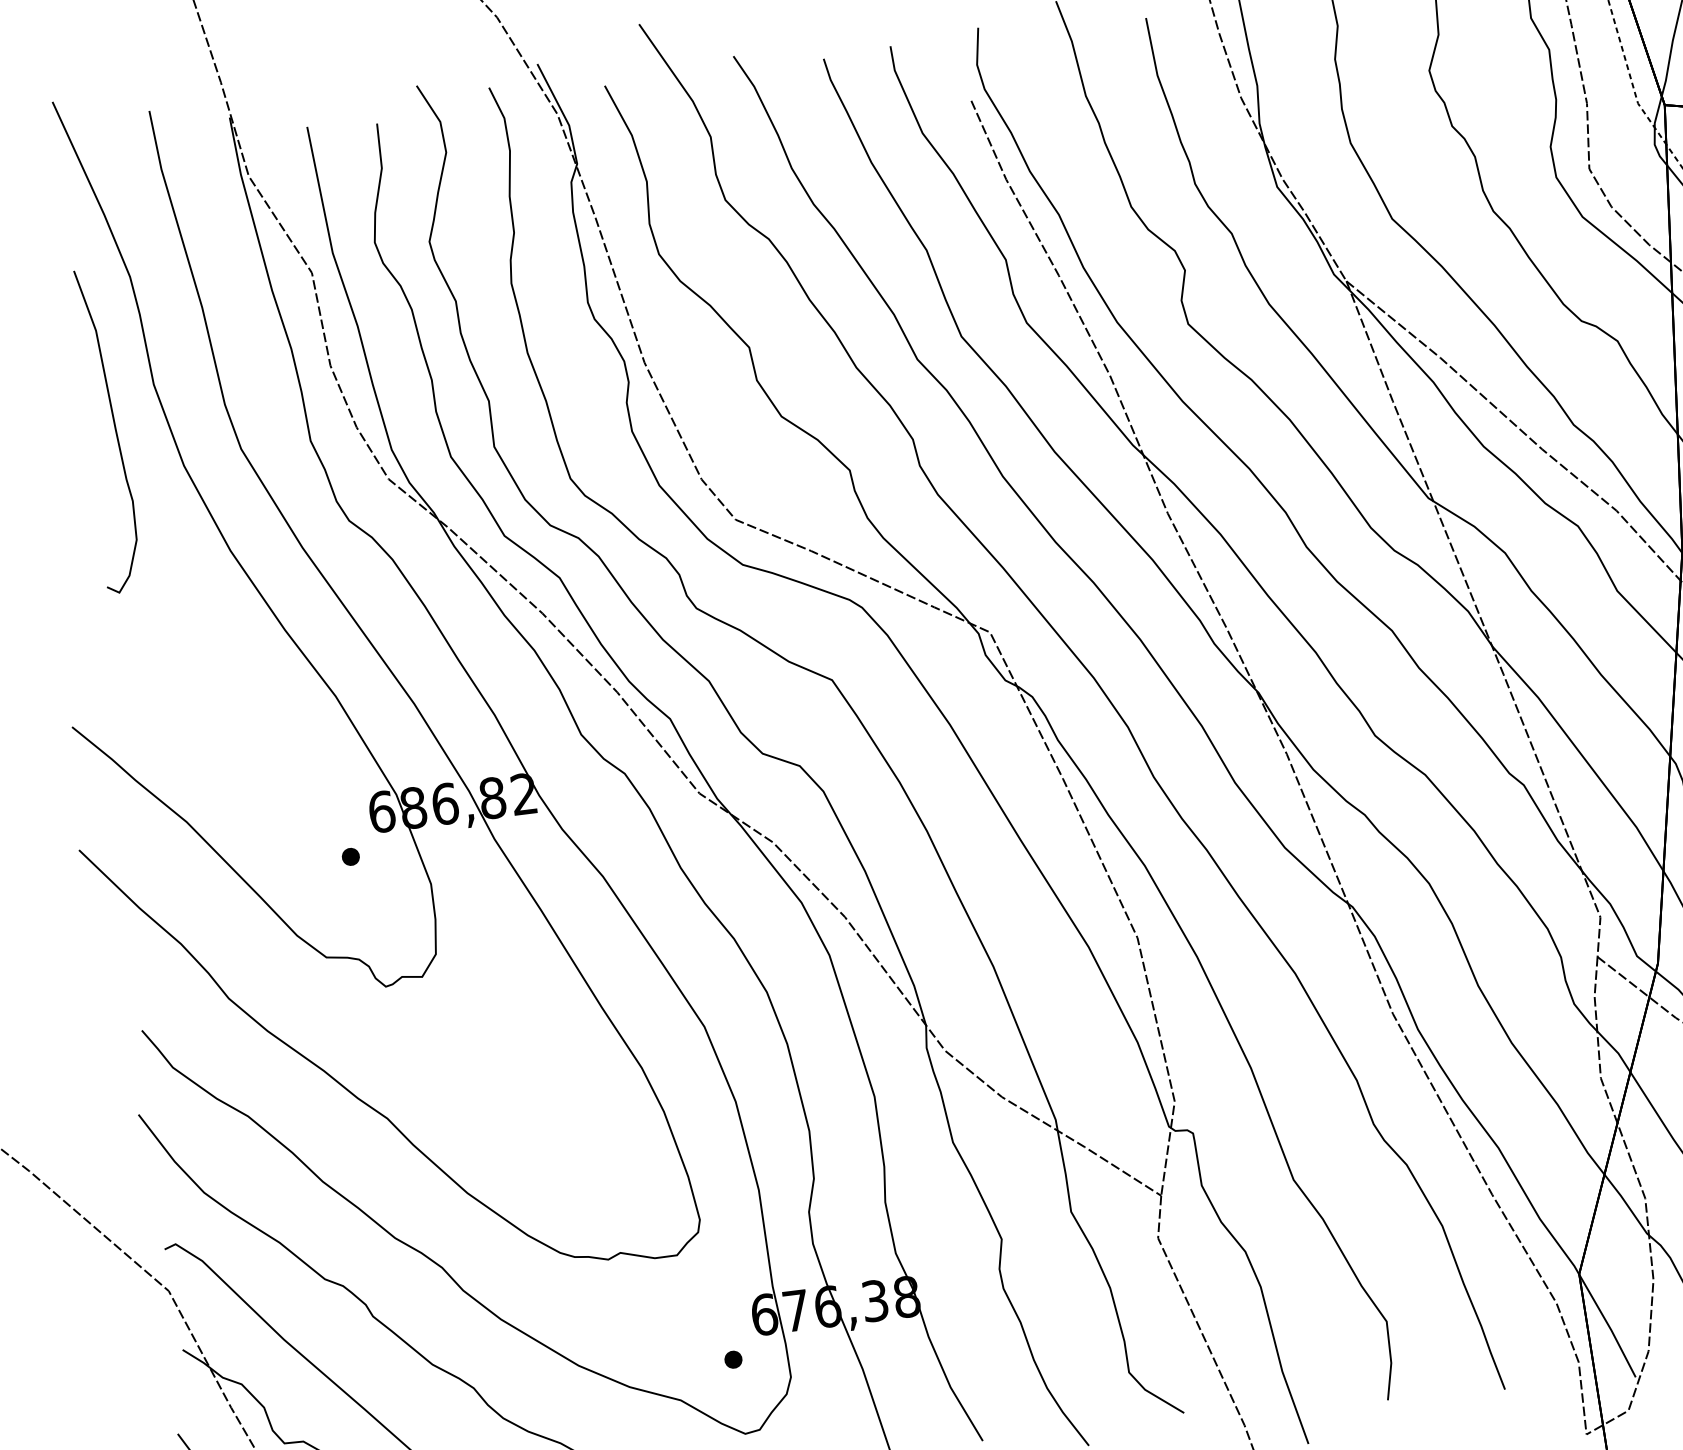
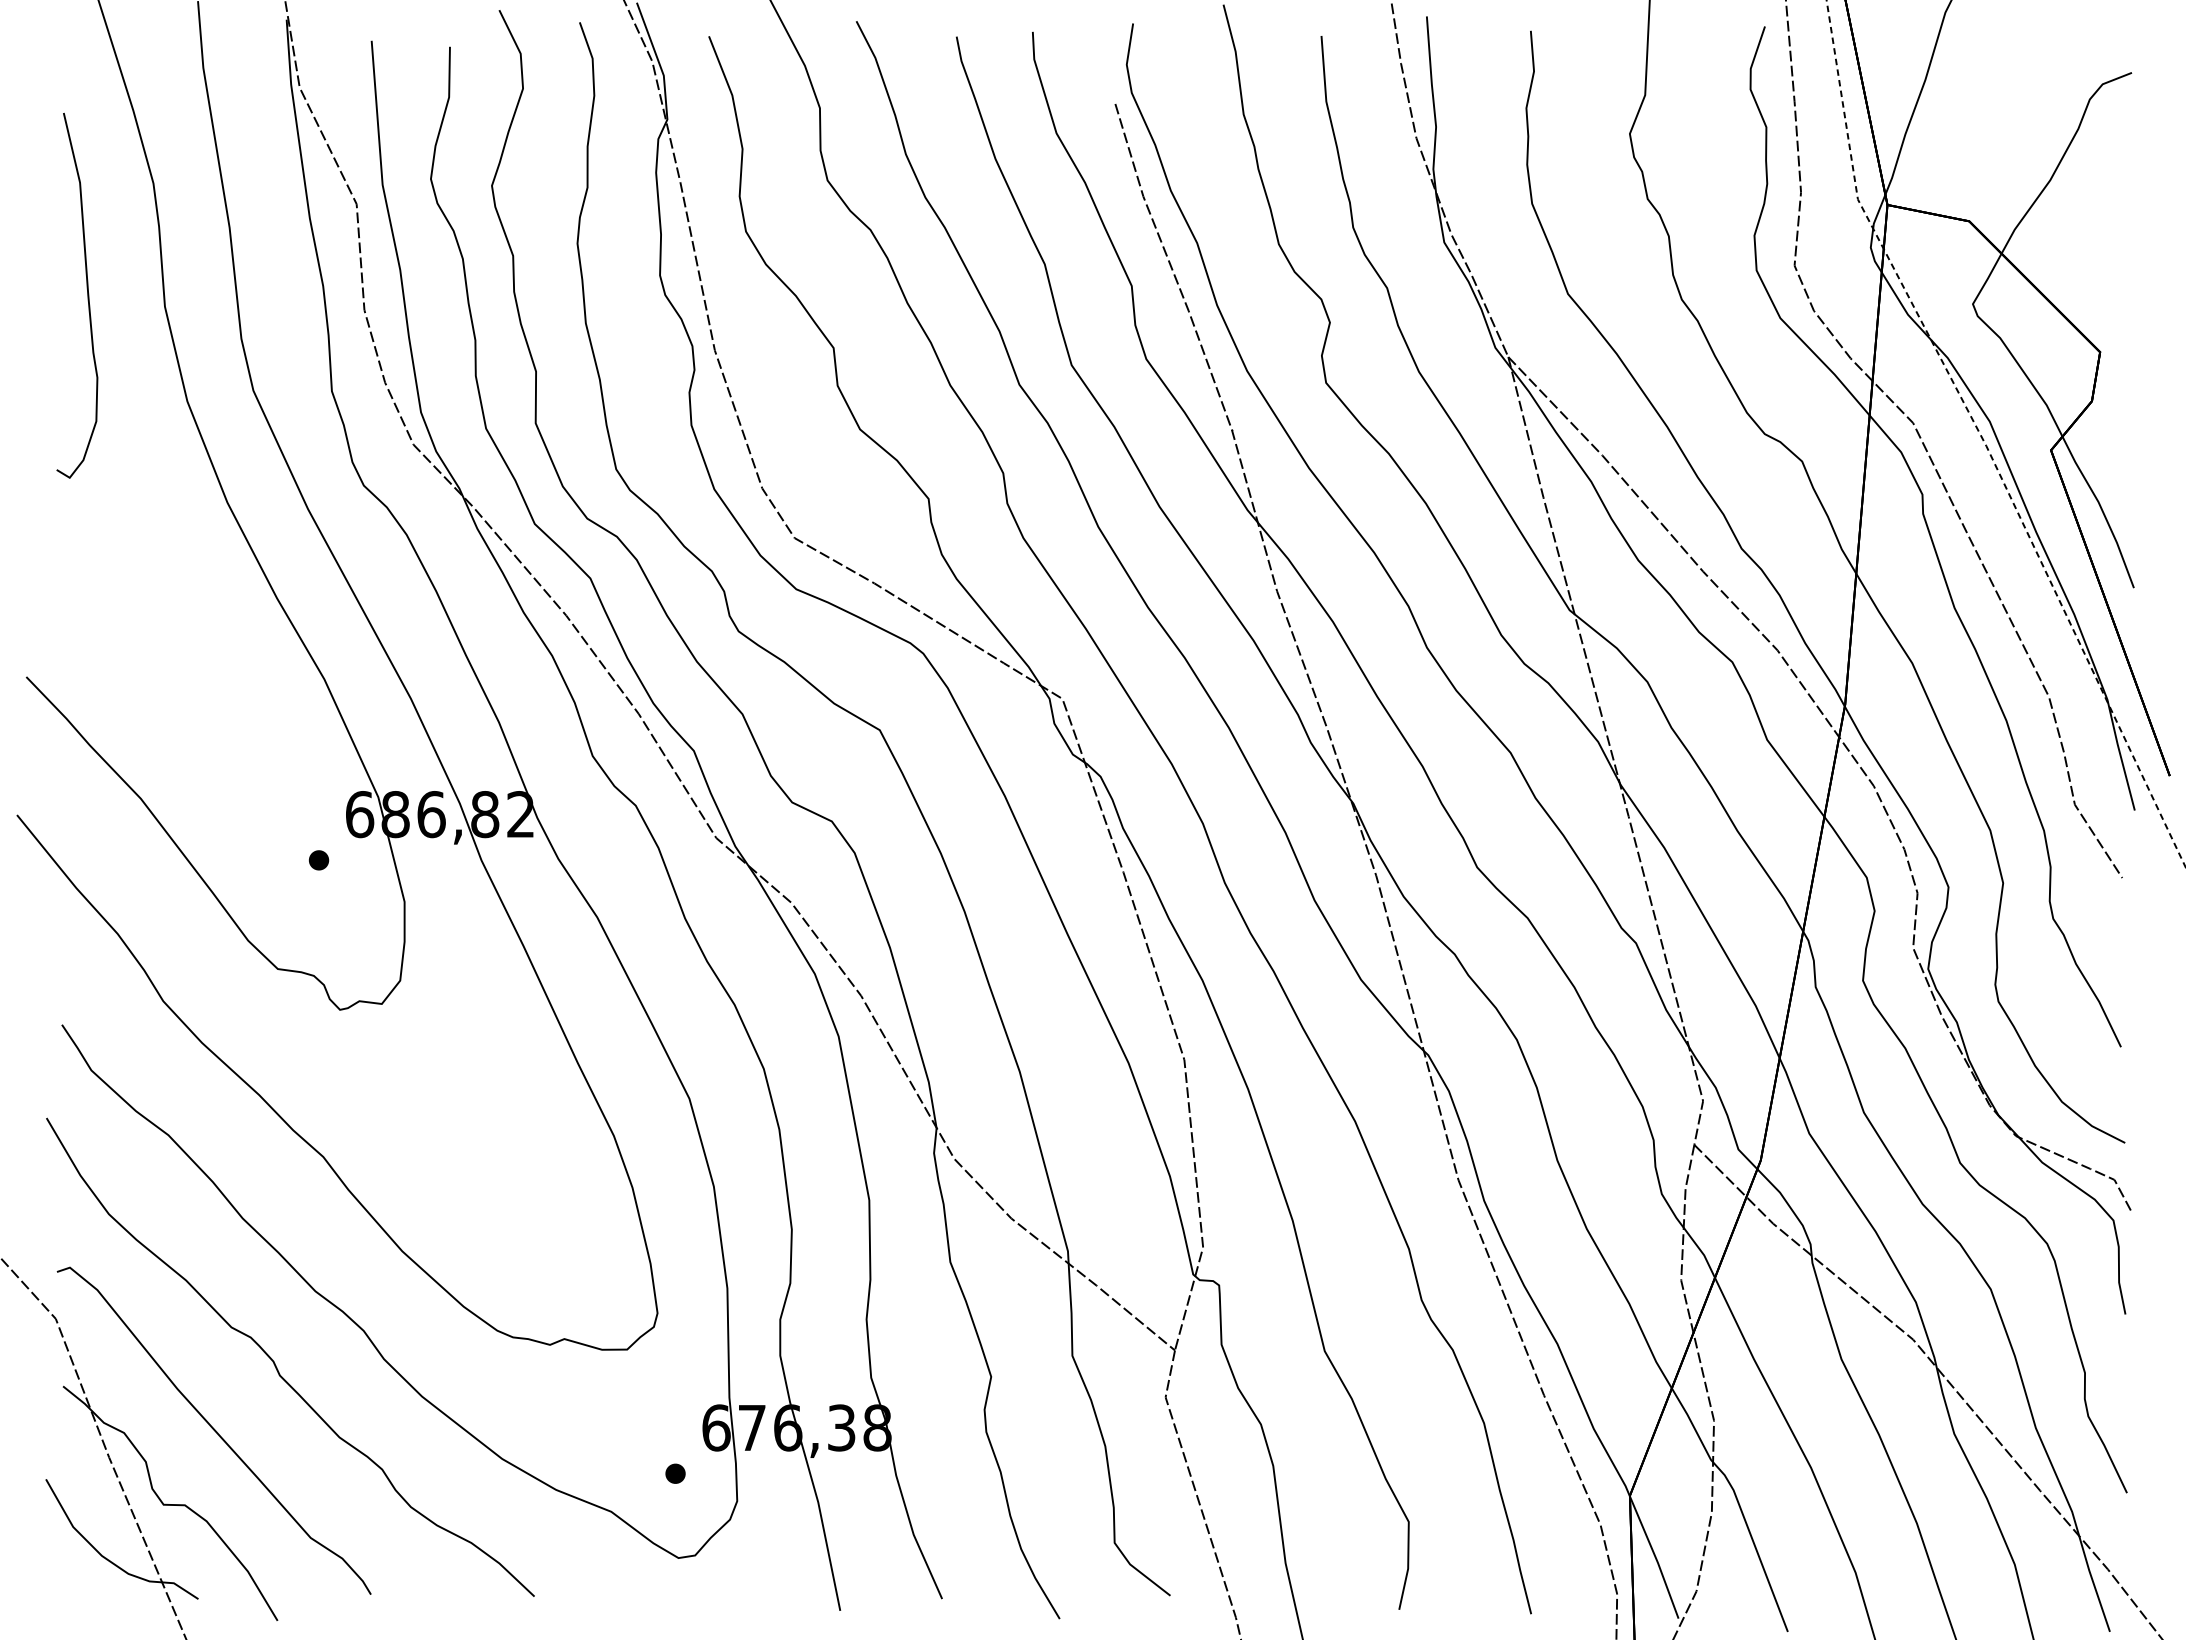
curve: (115, 429) -> (87, 295), moved

